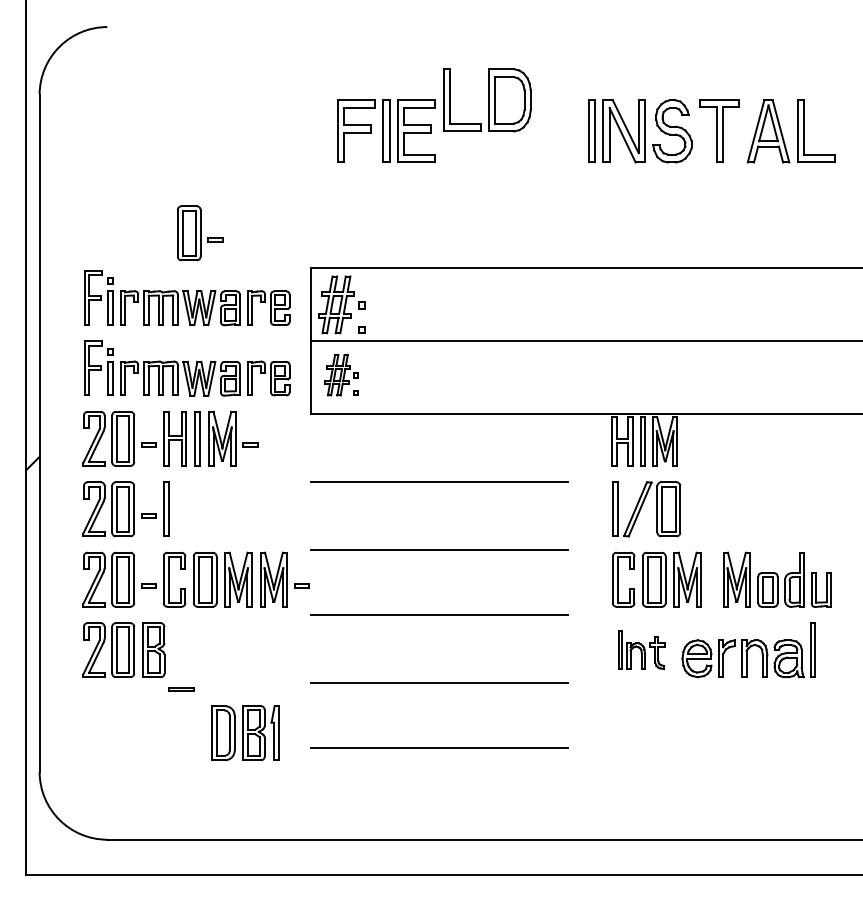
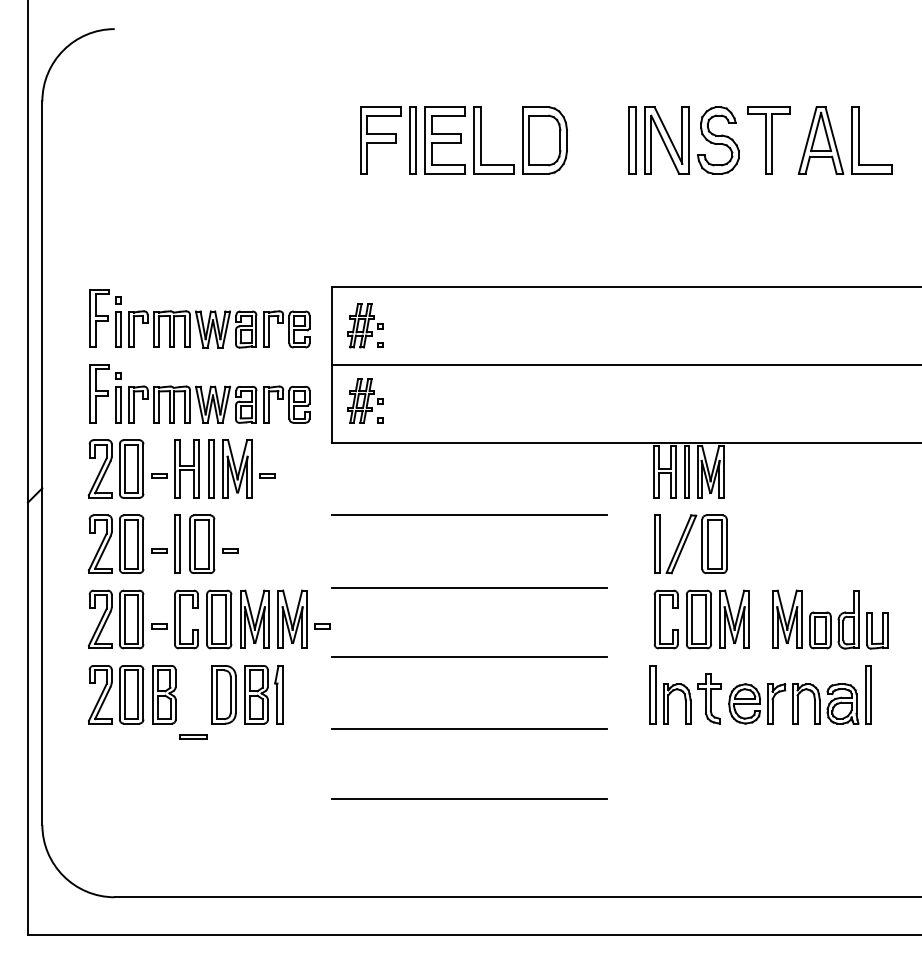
part: (487, 100) -> (520, 140), moved
part: (200, 233) -> (214, 544), moved
part: (341, 304) -> (364, 325), size x0.71
part: (641, 650) -> (685, 695), size x1.43
part: (245, 733) -> (247, 695), moved

